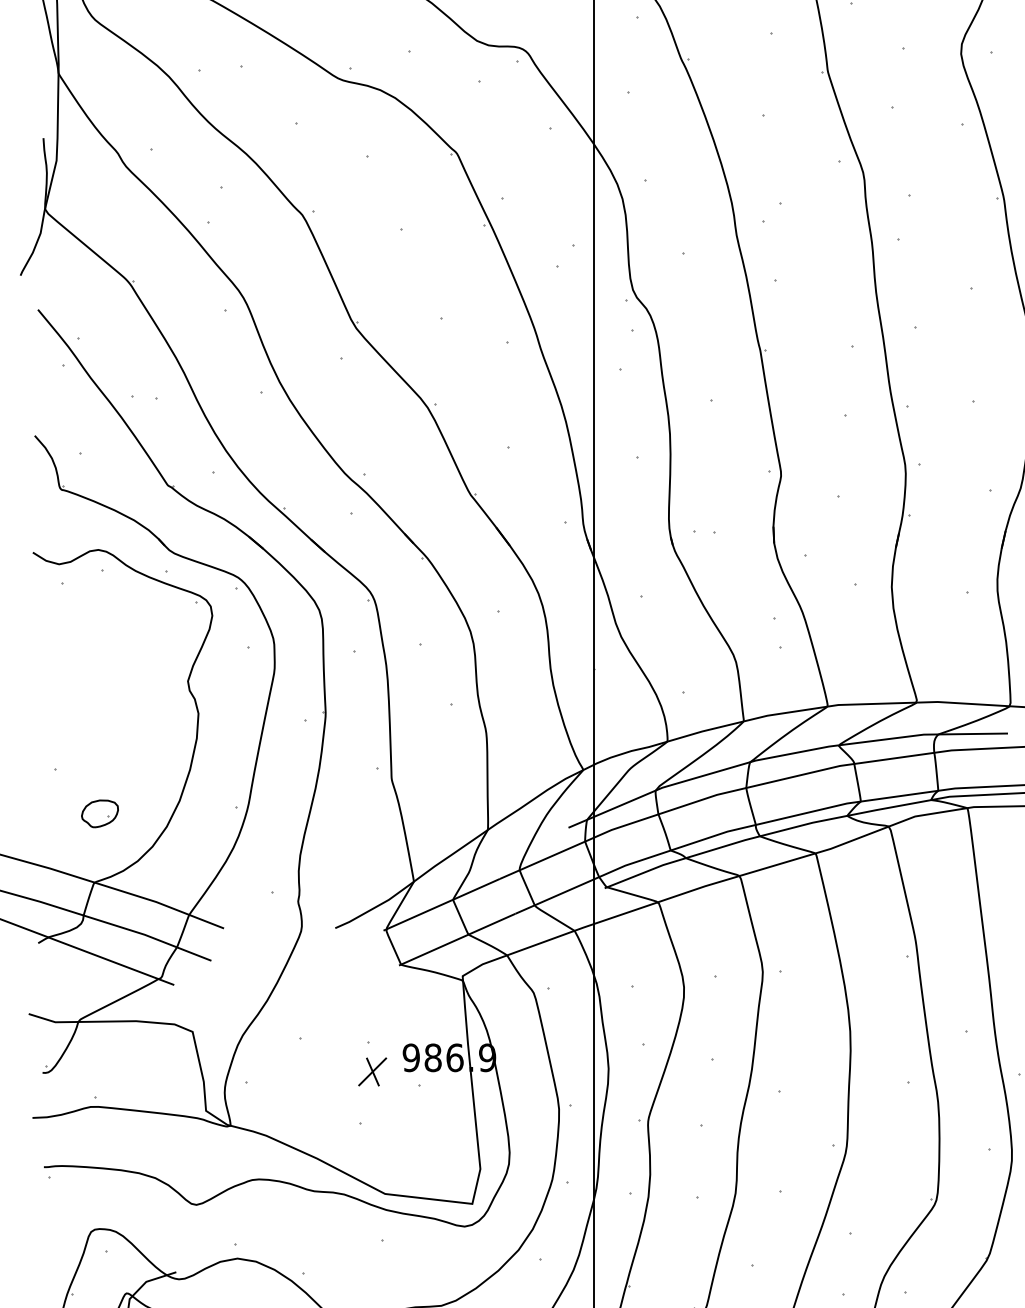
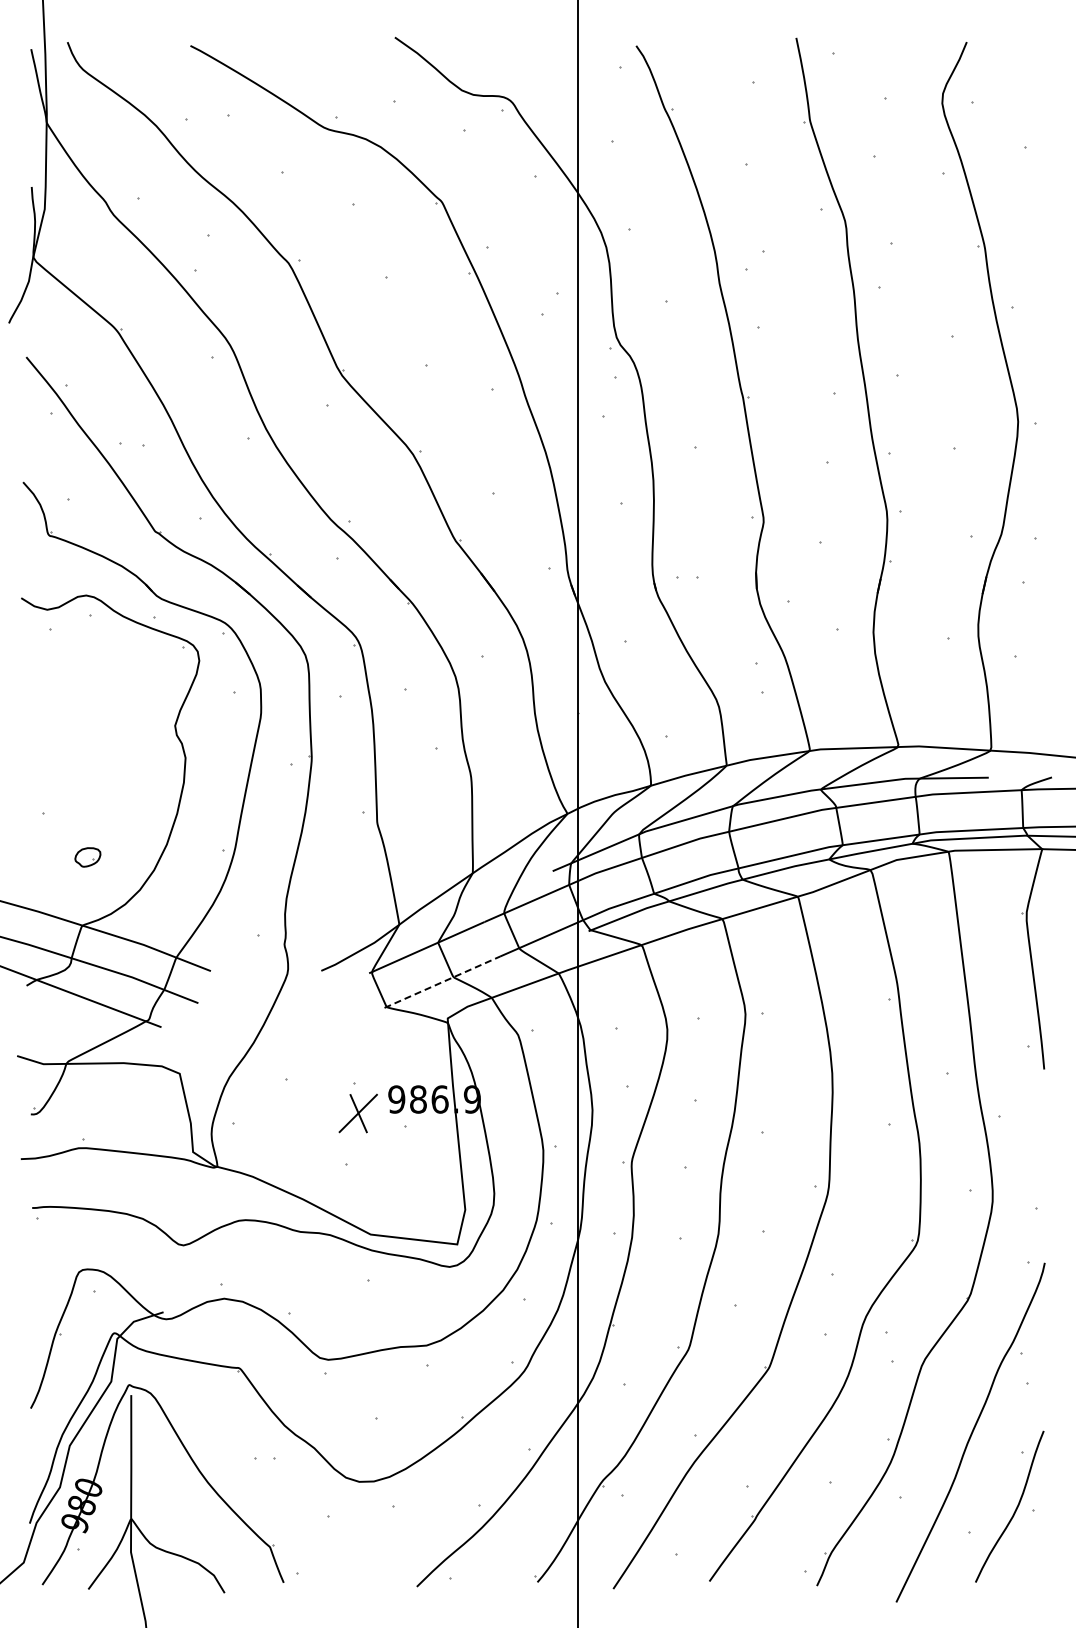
part: (99, 813) -> (87, 857), size x0.7
line: (457, 939) -> (442, 982), solid -> dashed
part: (372, 1071) -> (358, 1113), size x1.4

